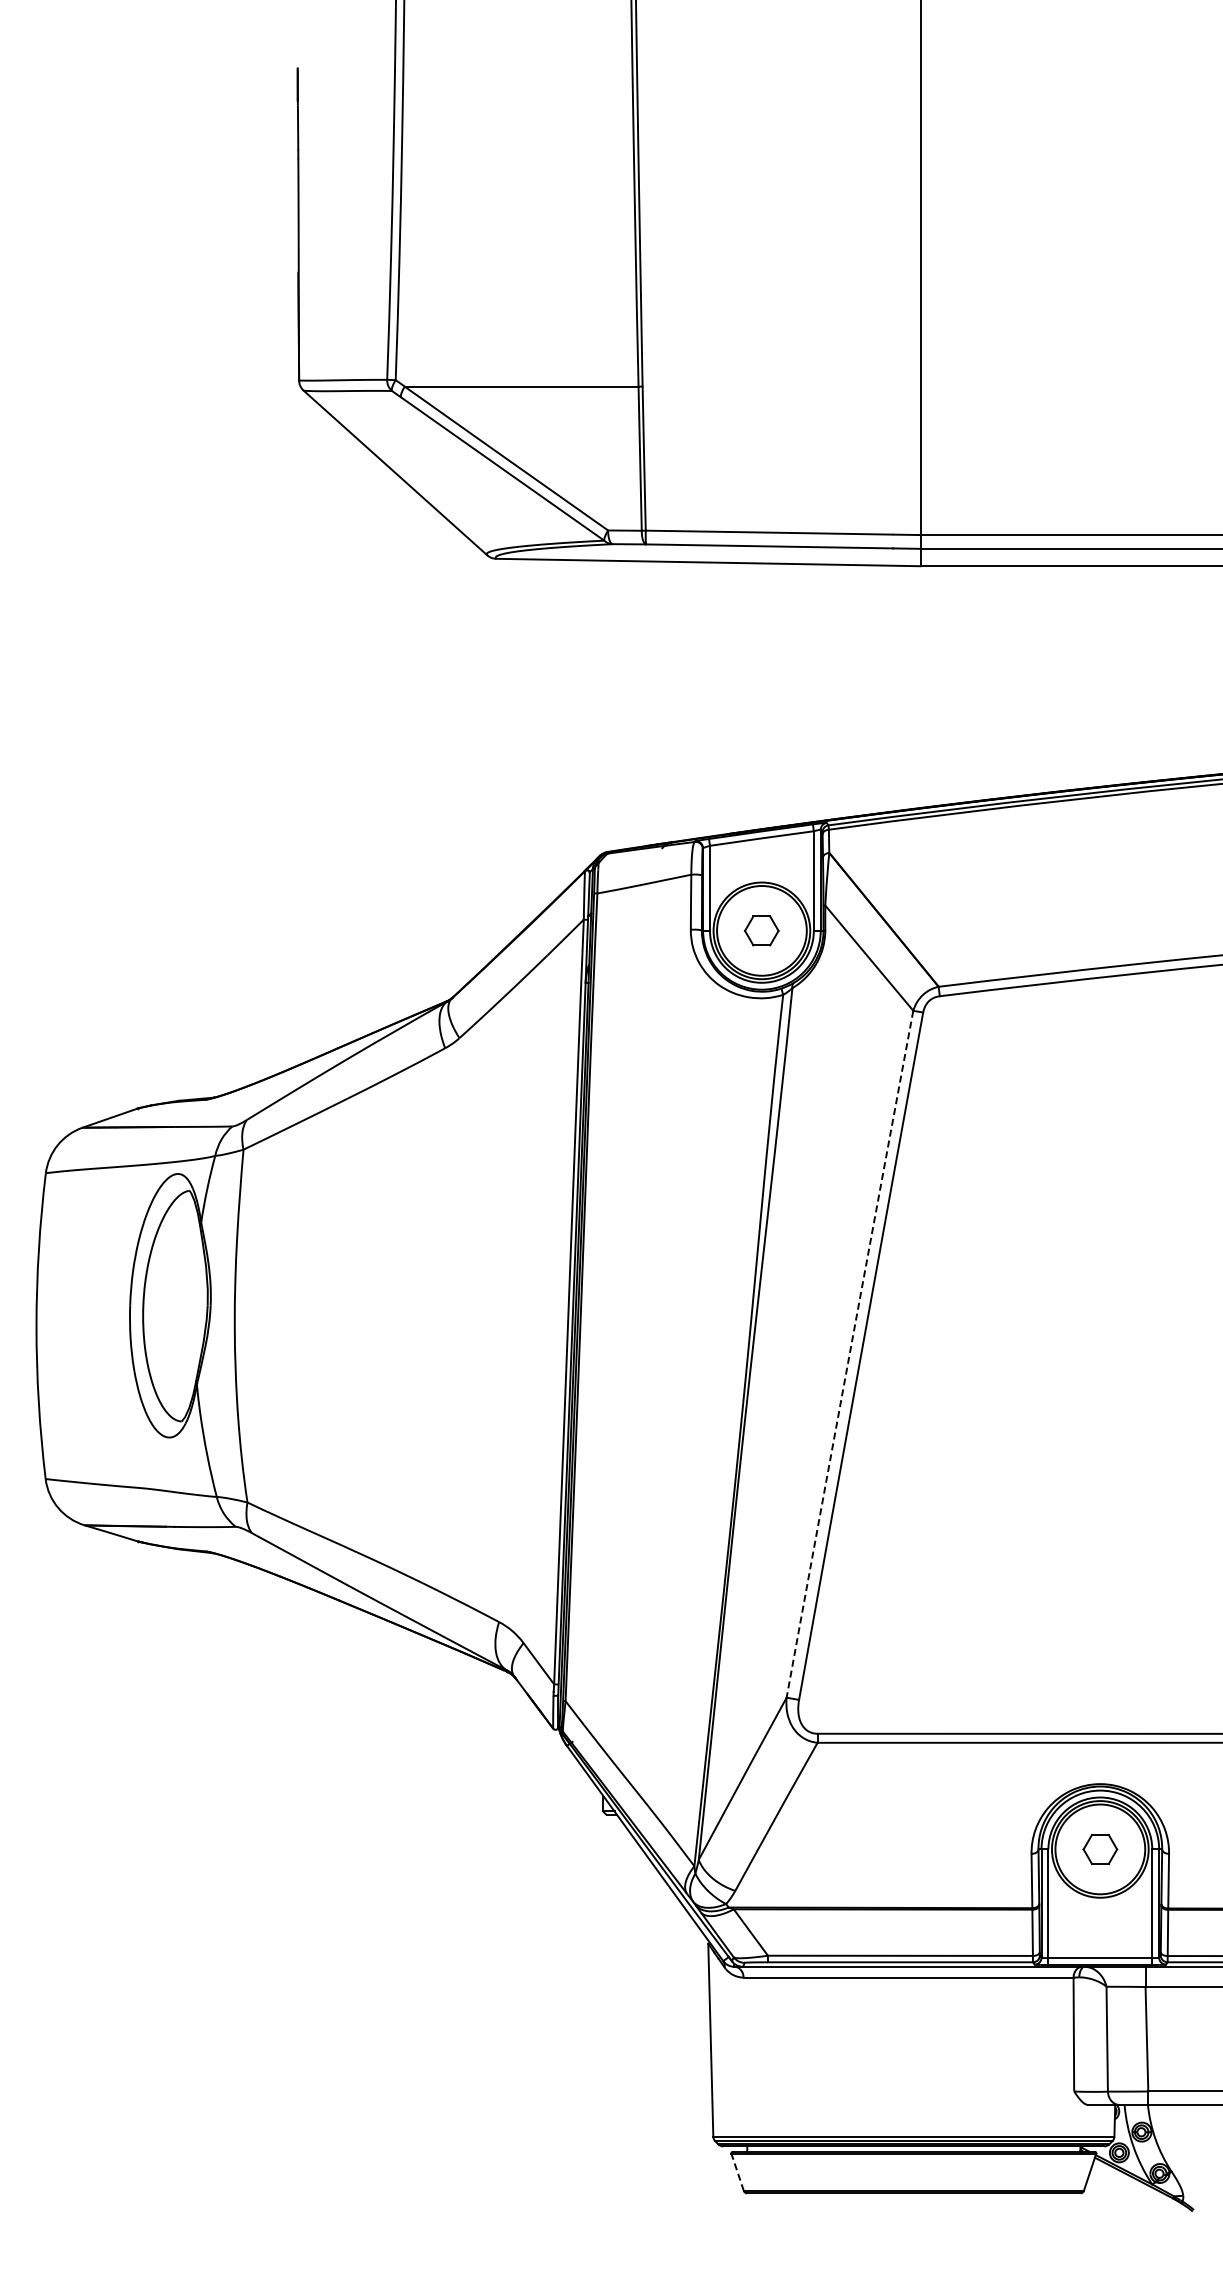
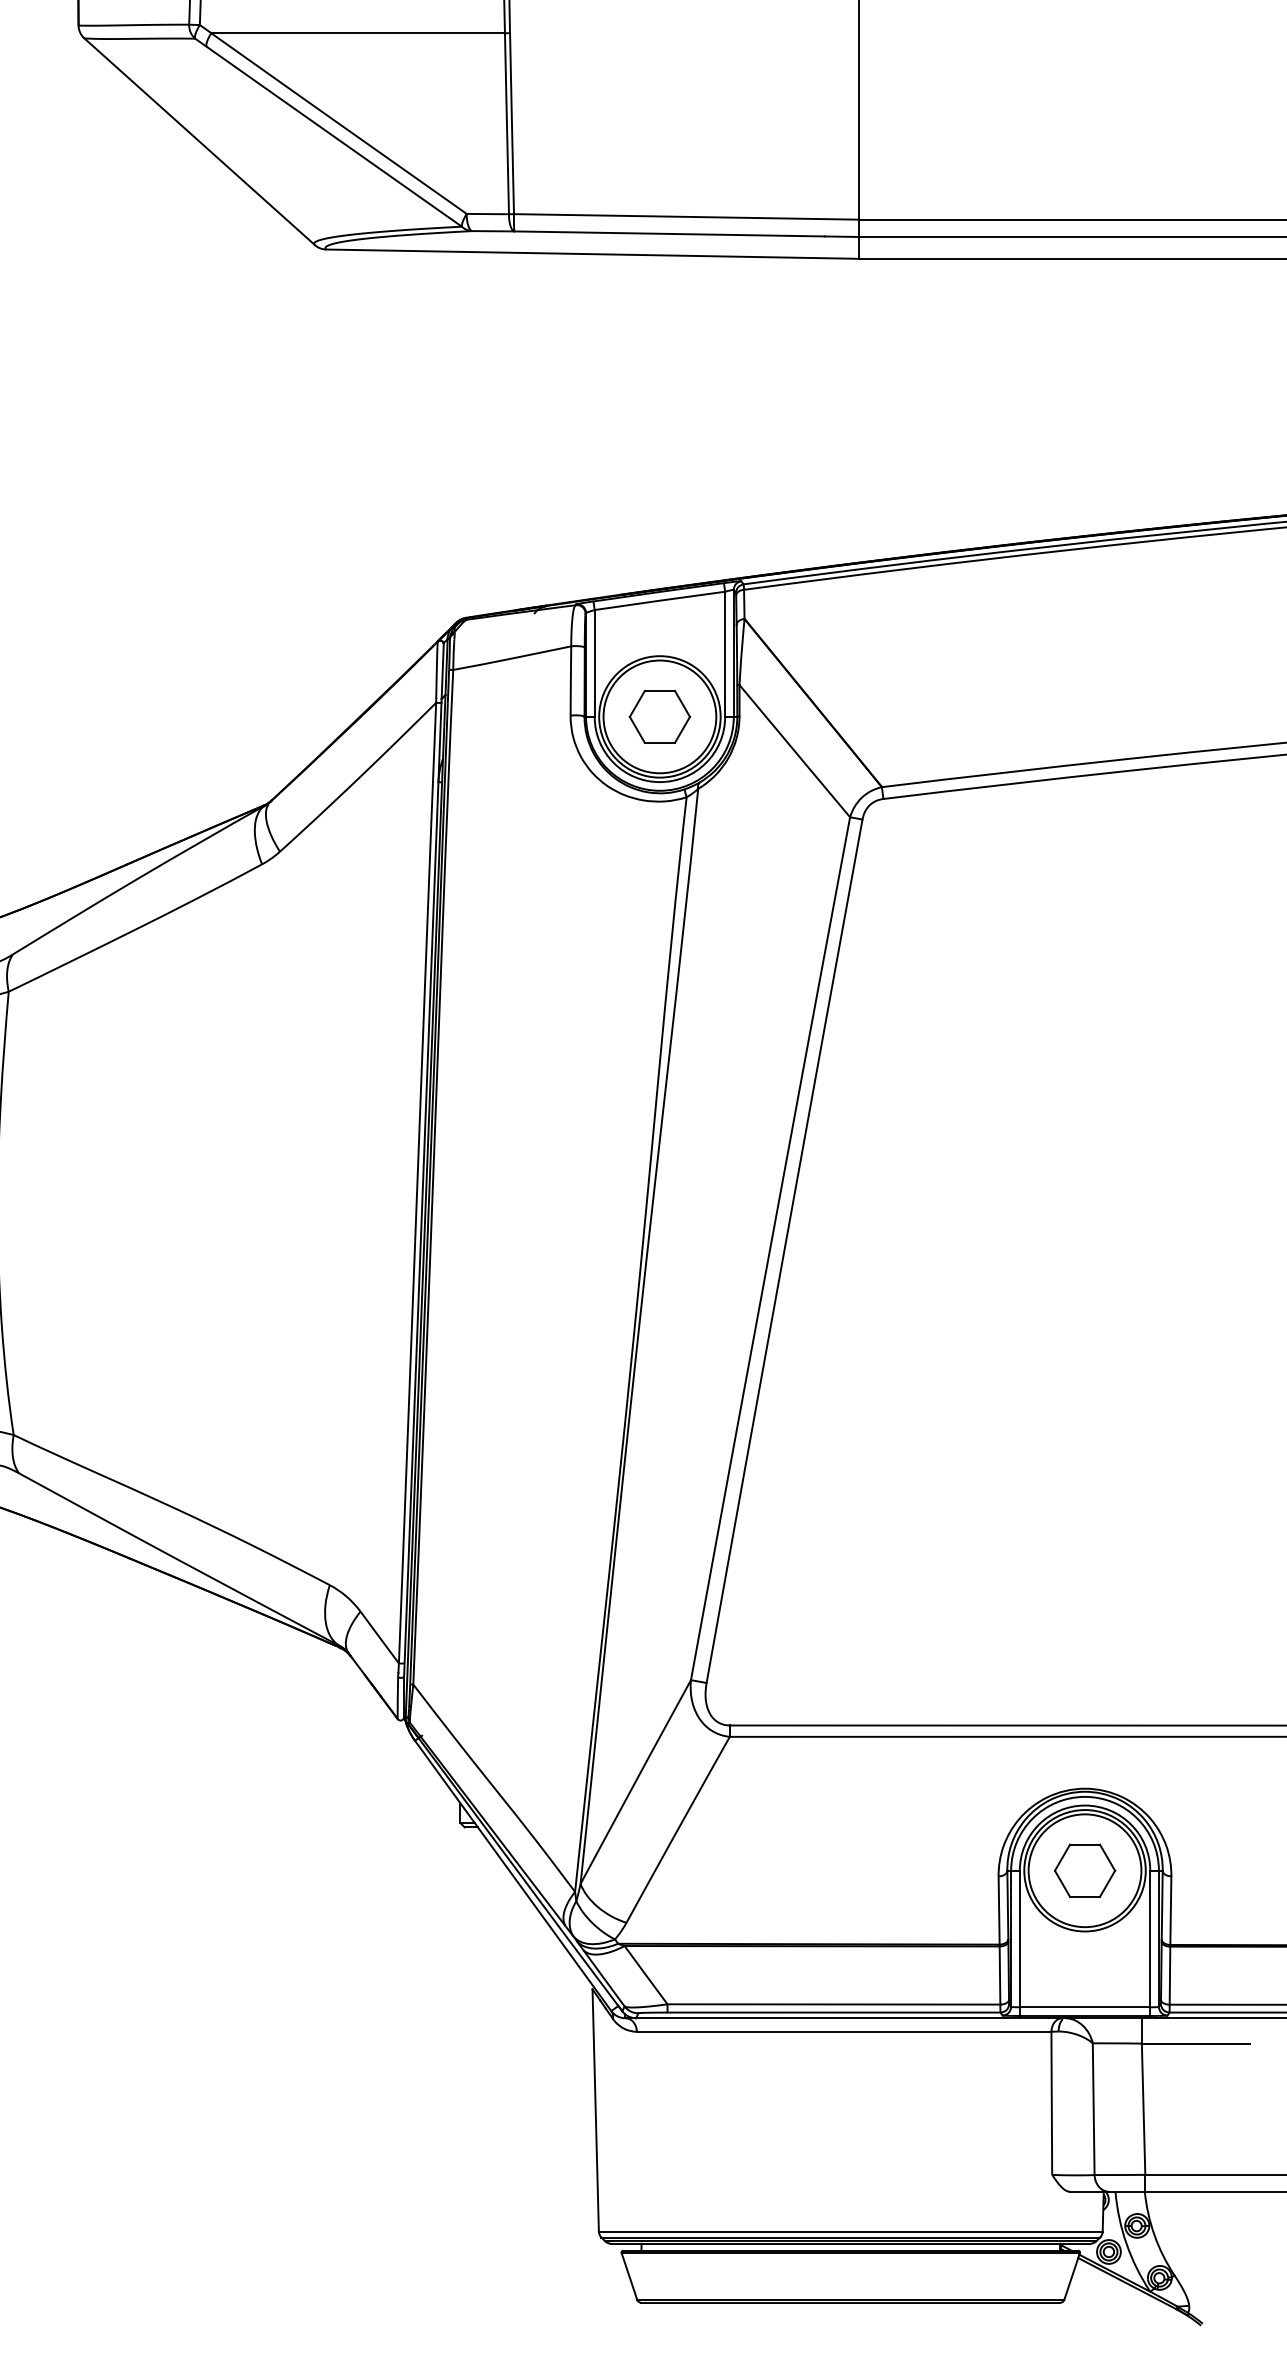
part: (761, 930) -> (659, 716), size x1.43
arc: (849, 1354) -> (769, 1249), dashed -> solid
part: (1100, 1849) -> (1085, 1870), size x1.43
line: (737, 2172) -> (629, 2276), dashed -> solid

